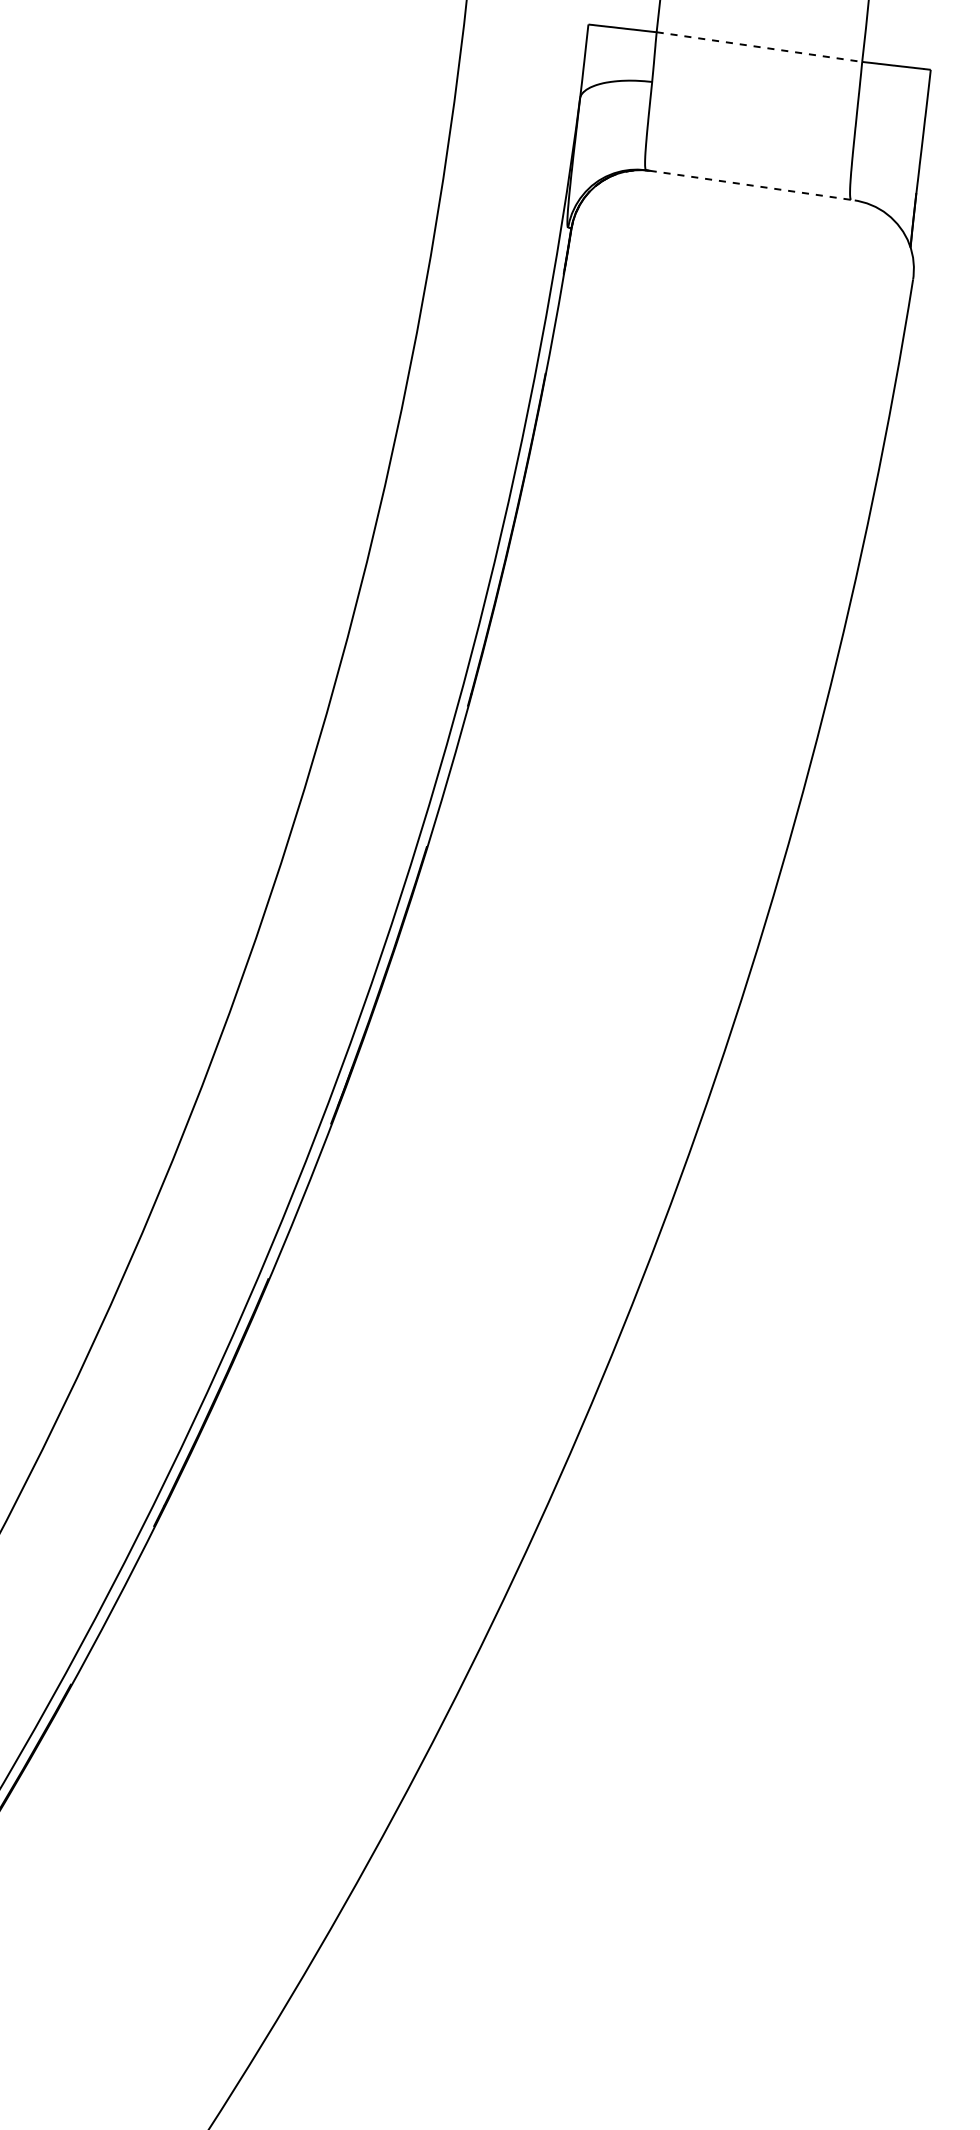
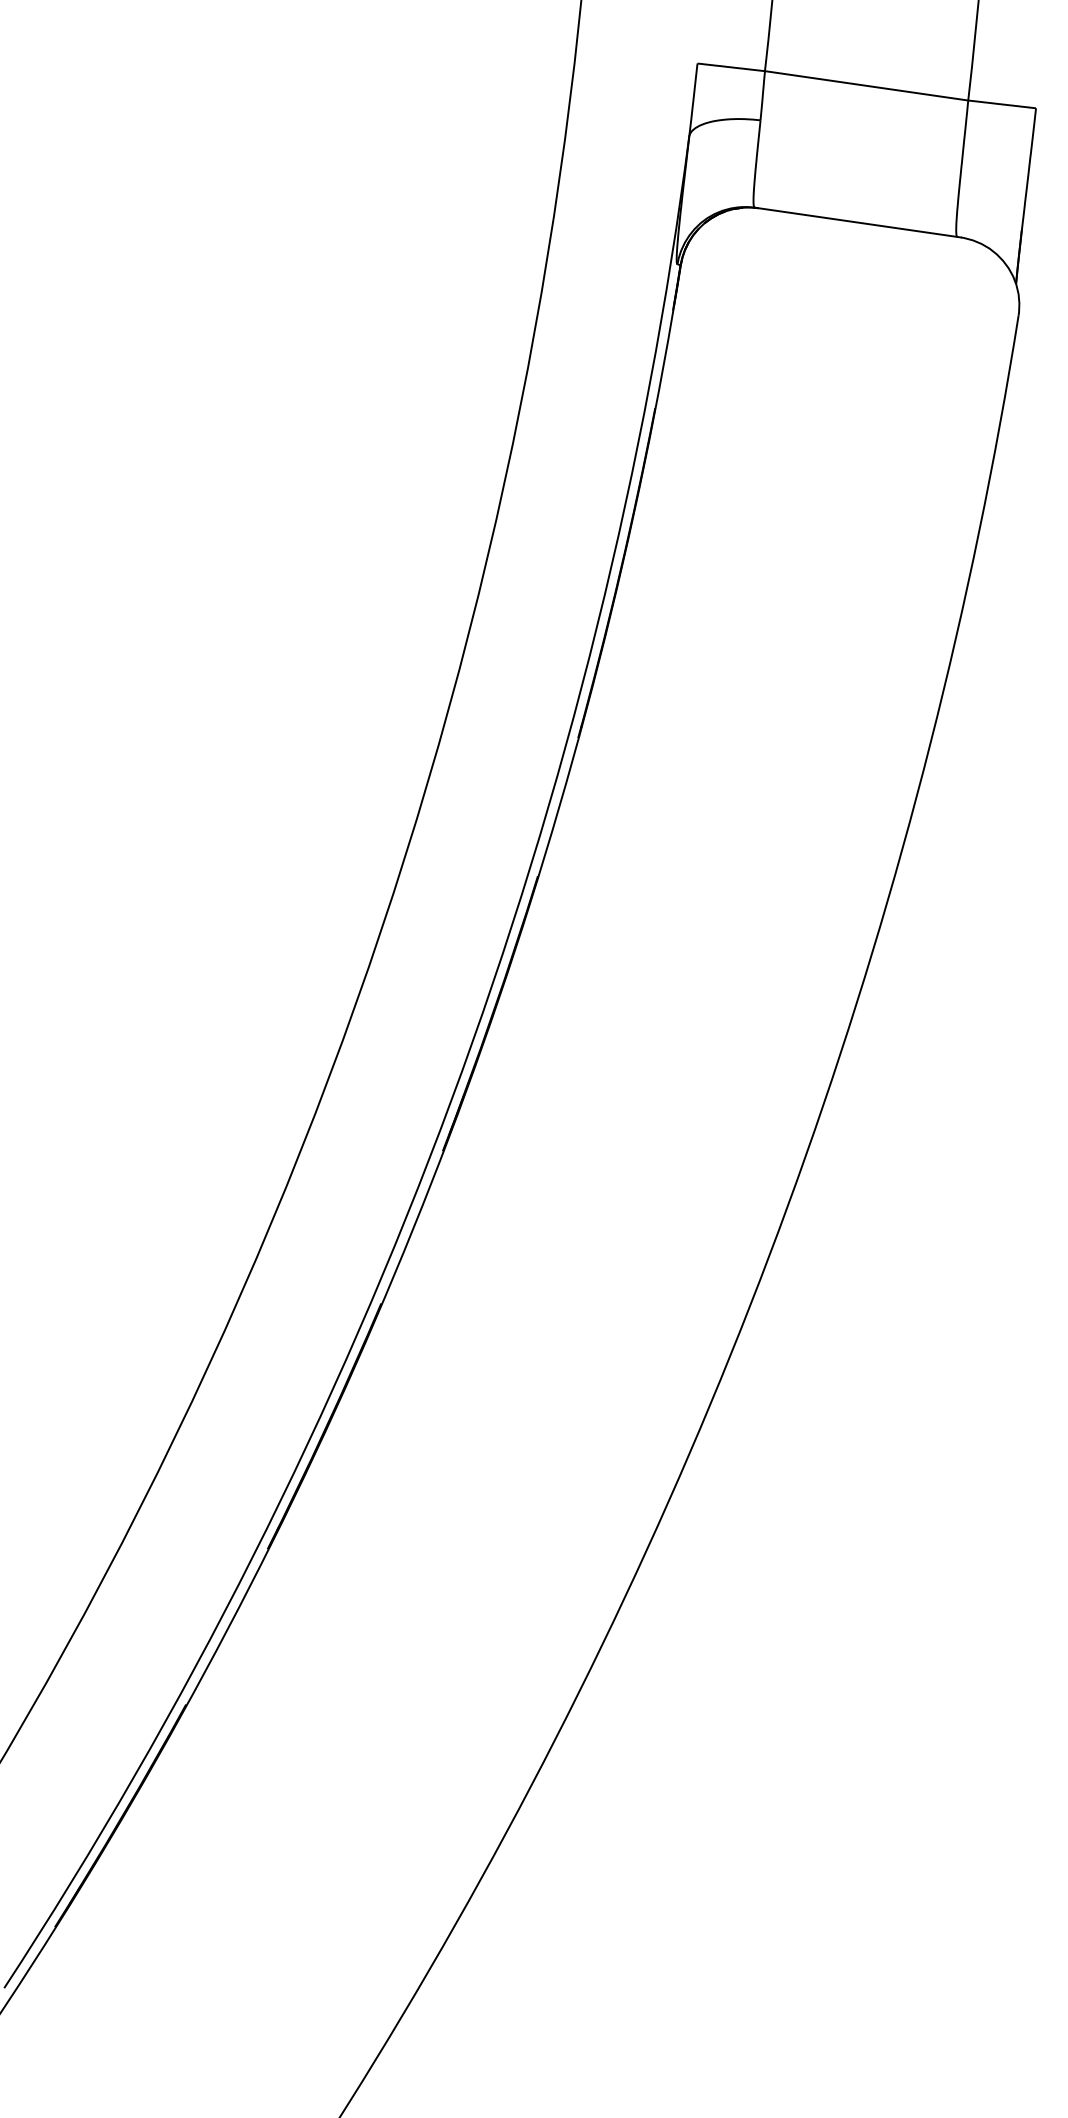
line: (759, 46) -> (866, 85), dashed -> solid
line: (752, 185) -> (859, 222), dashed -> solid

